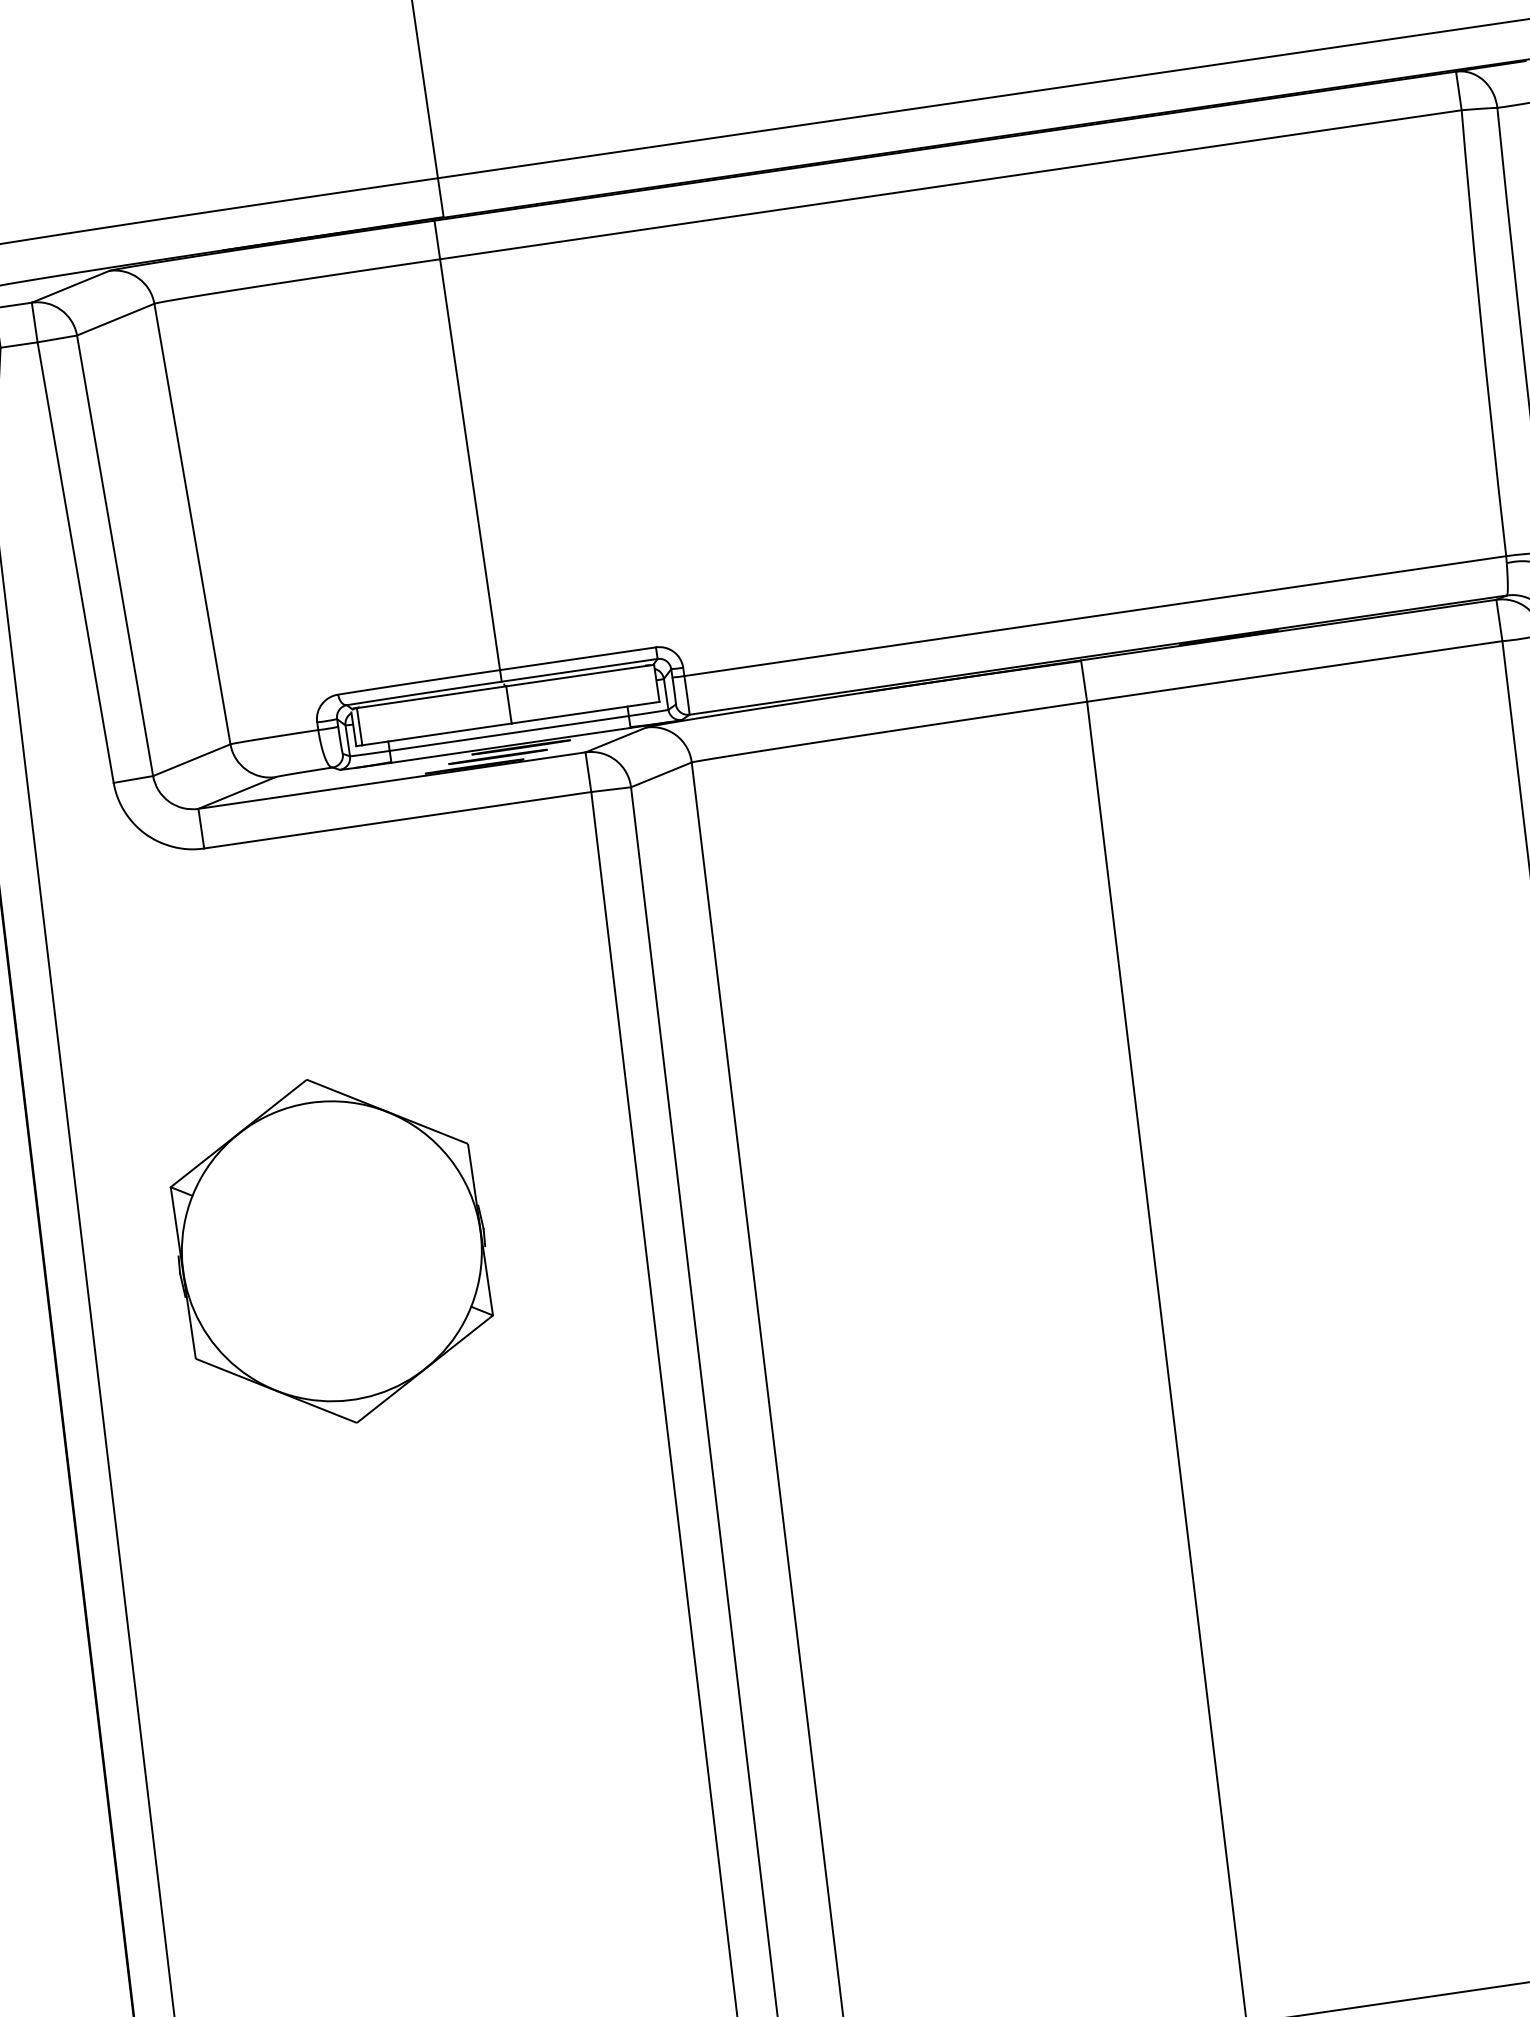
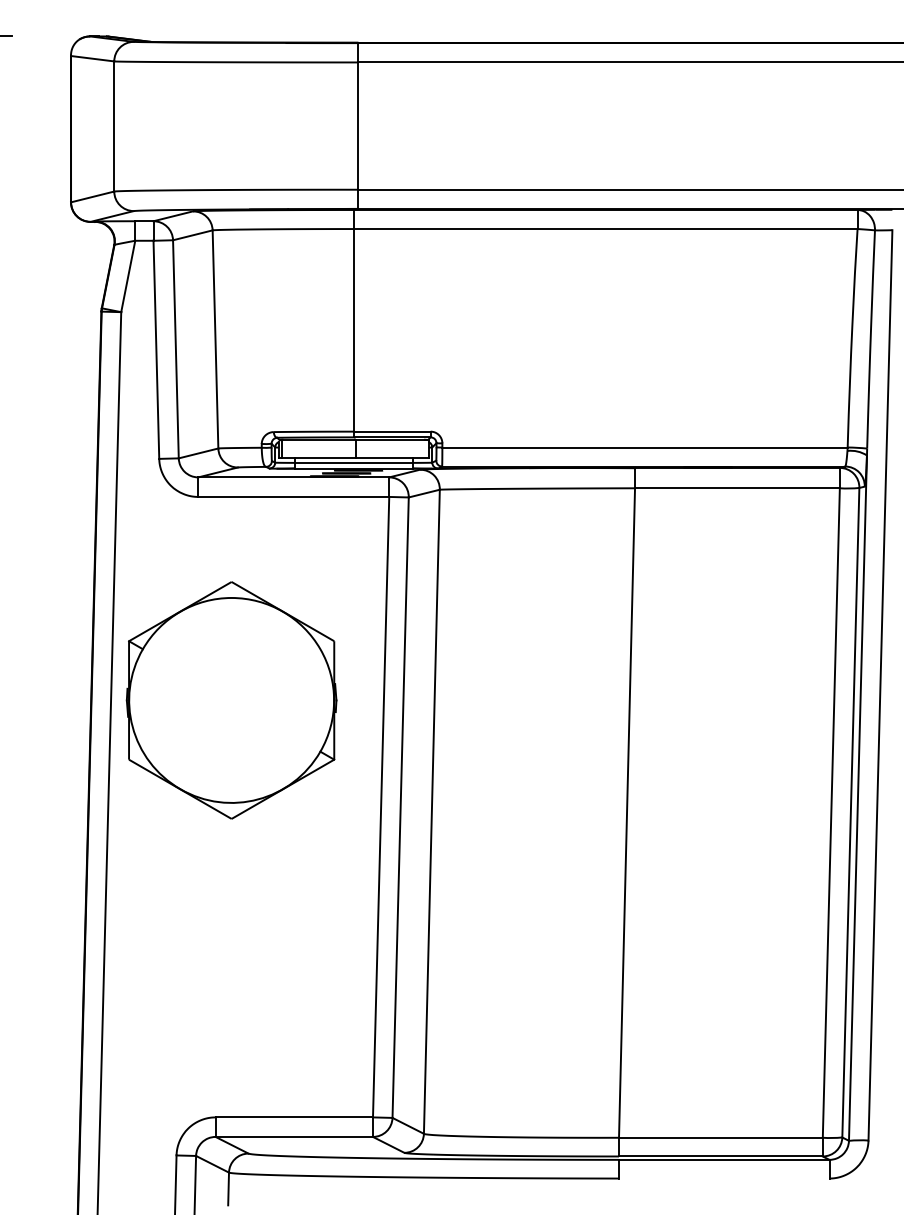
part: (331, 1251) -> (231, 700), size x1.4

